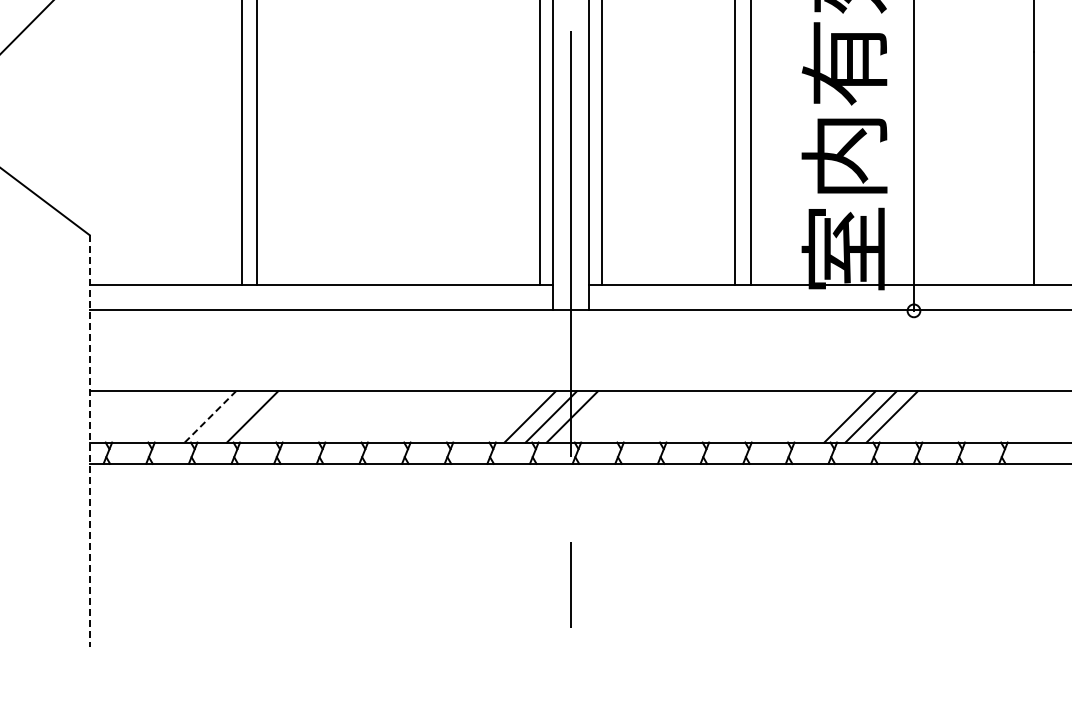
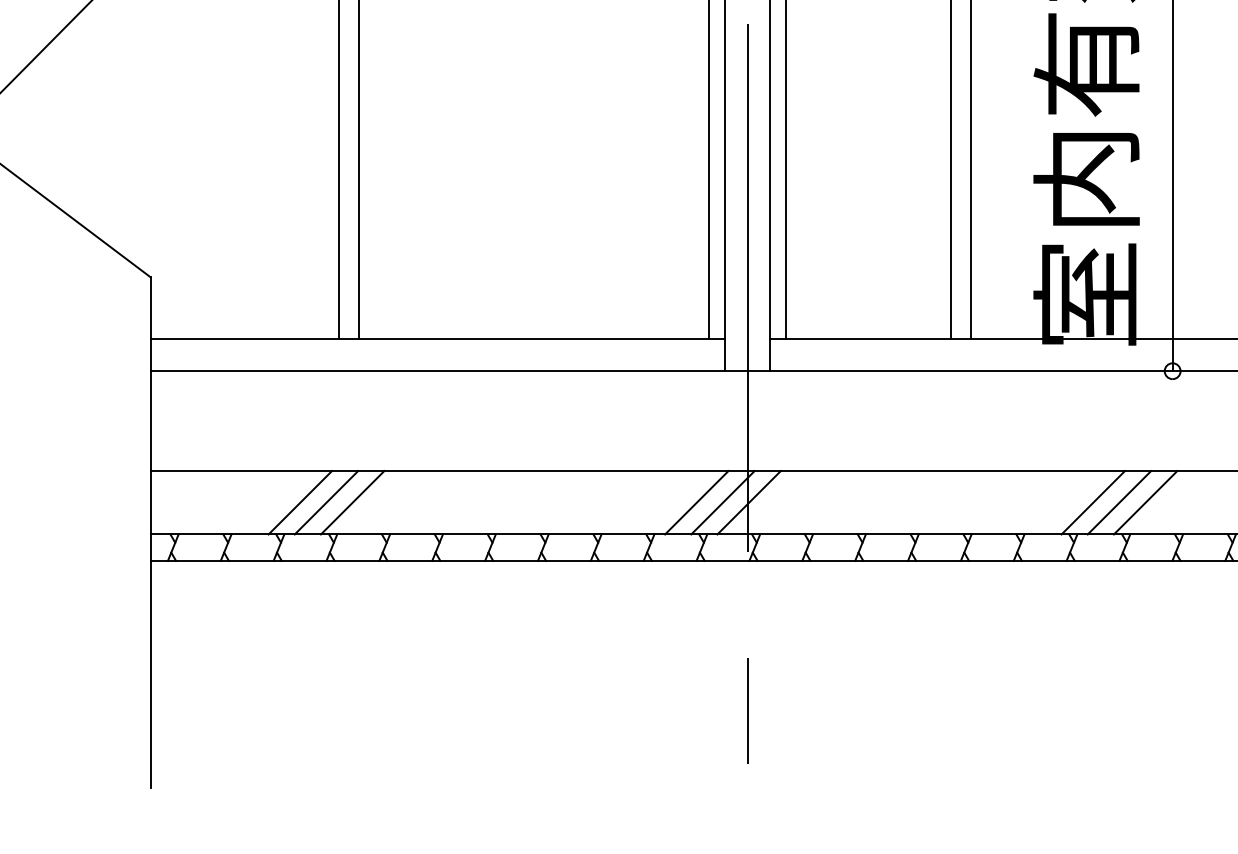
line: (210, 416) -> (300, 502), dashed -> solid
line: (231, 416) -> (326, 502), added
line: (89, 441) -> (150, 533), dashed -> solid

